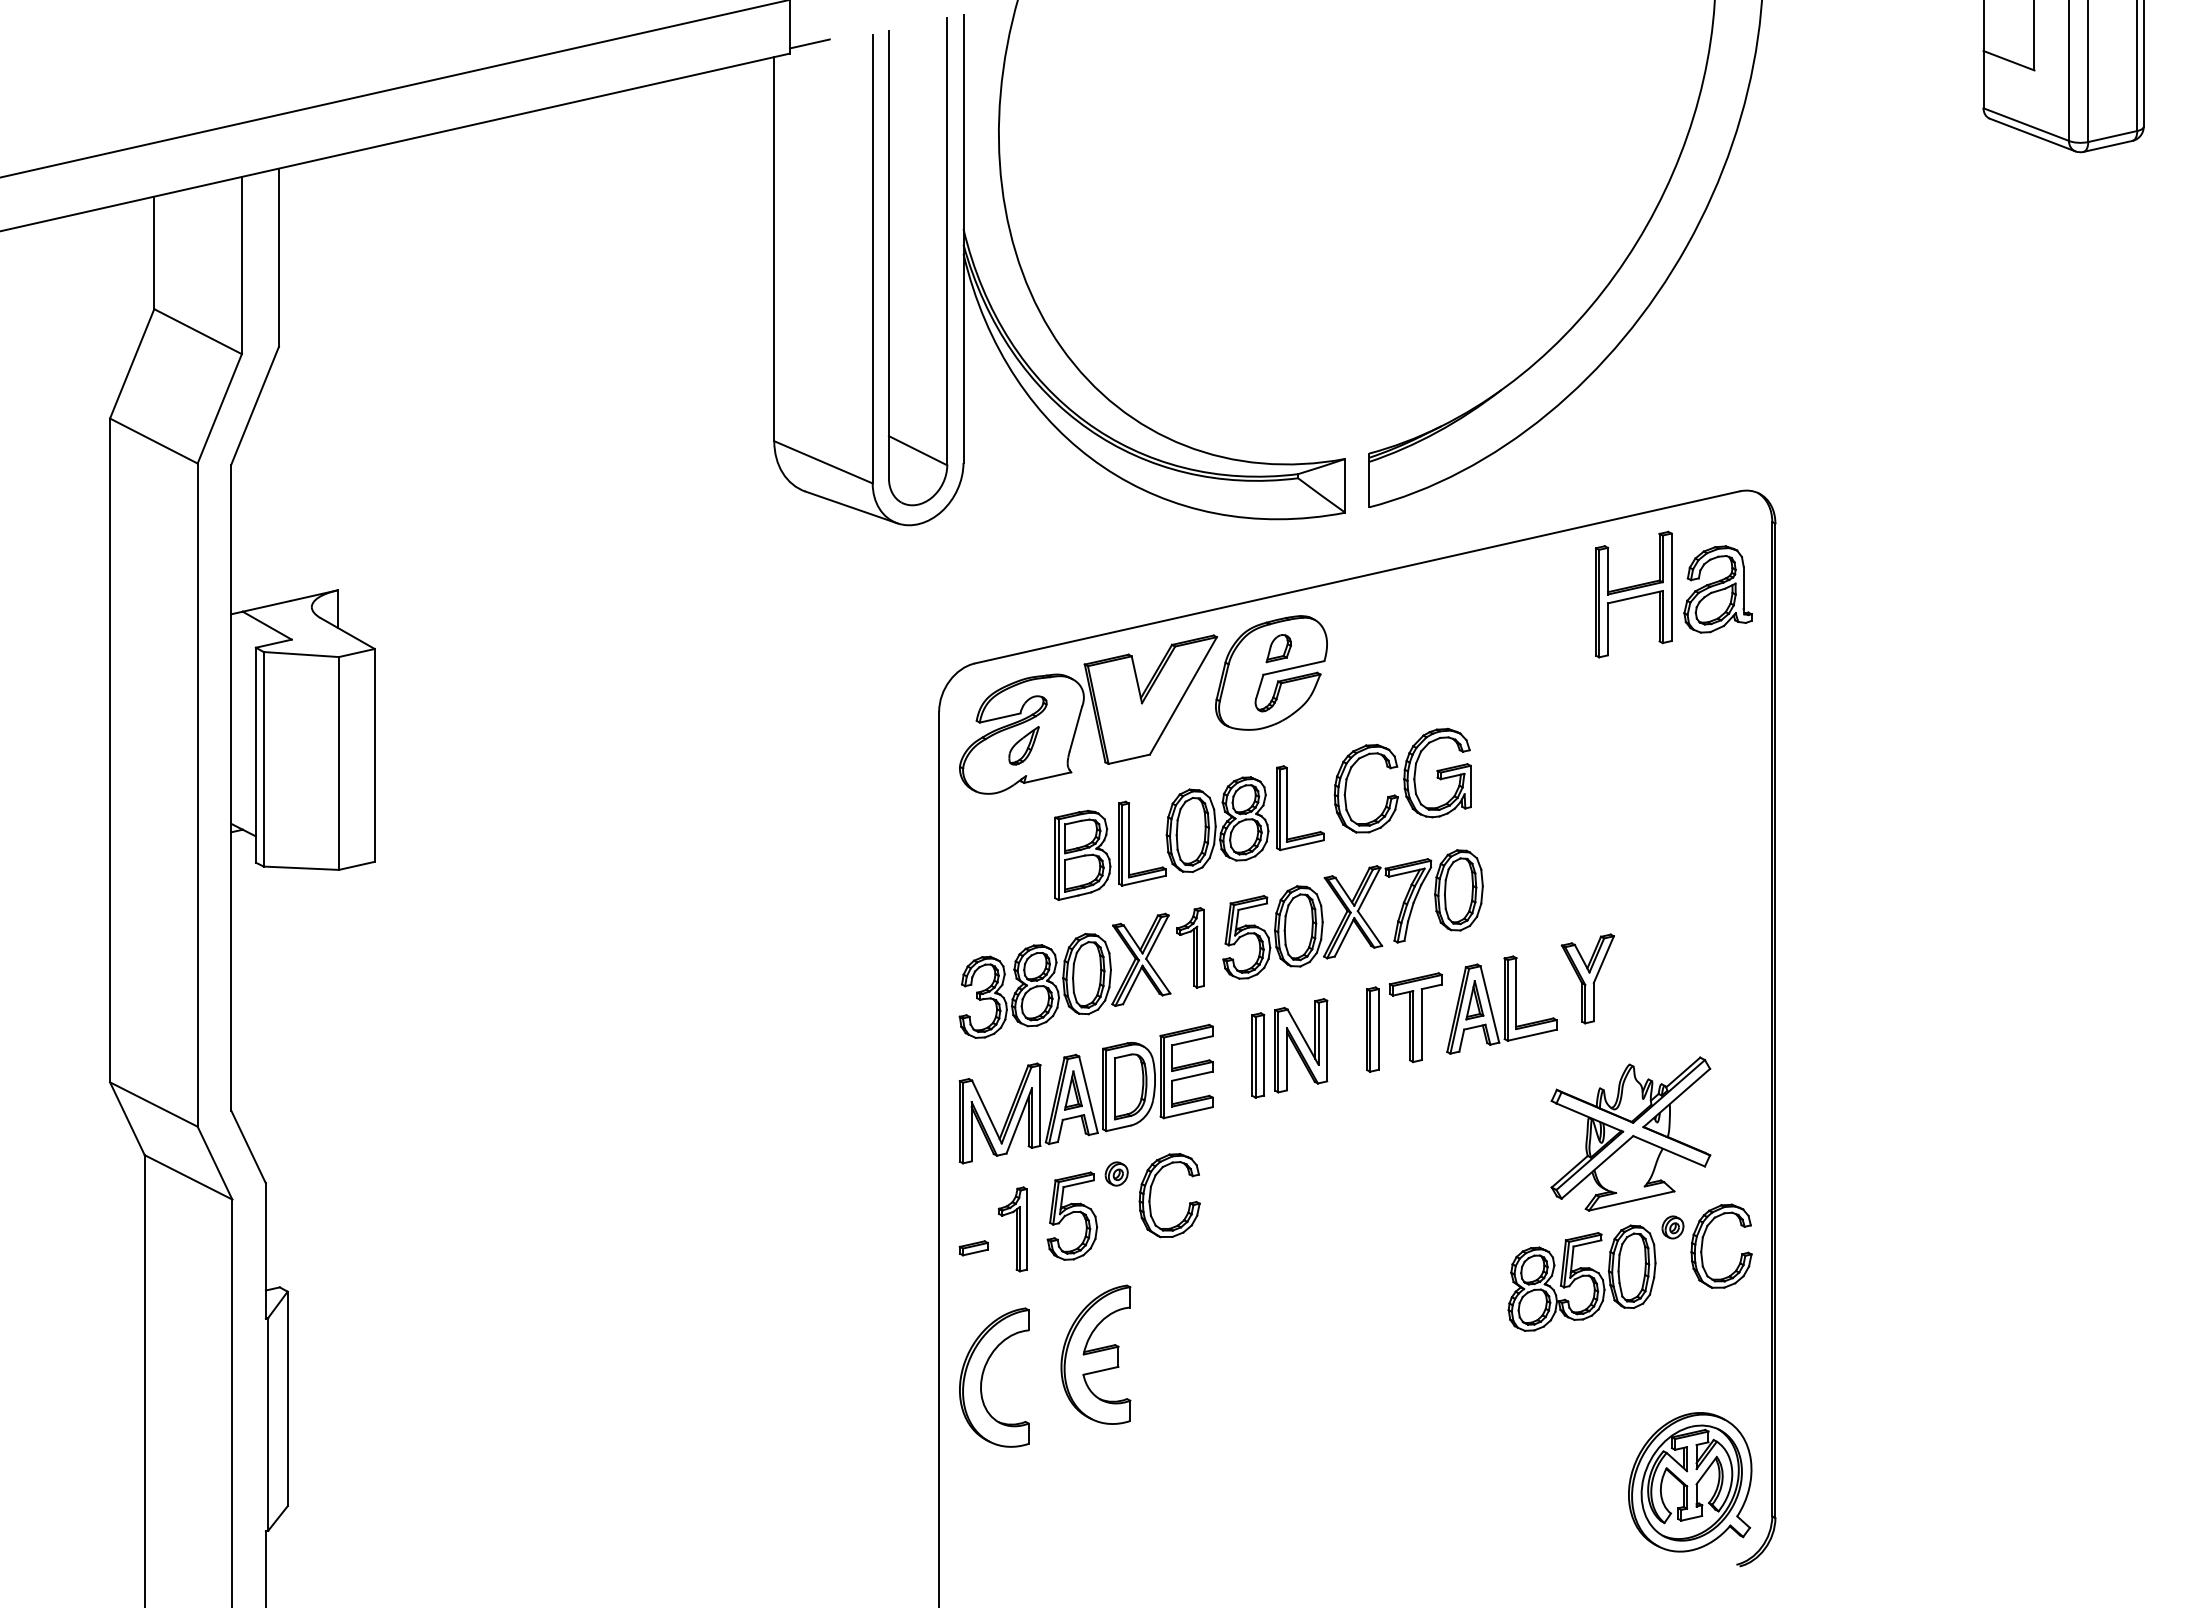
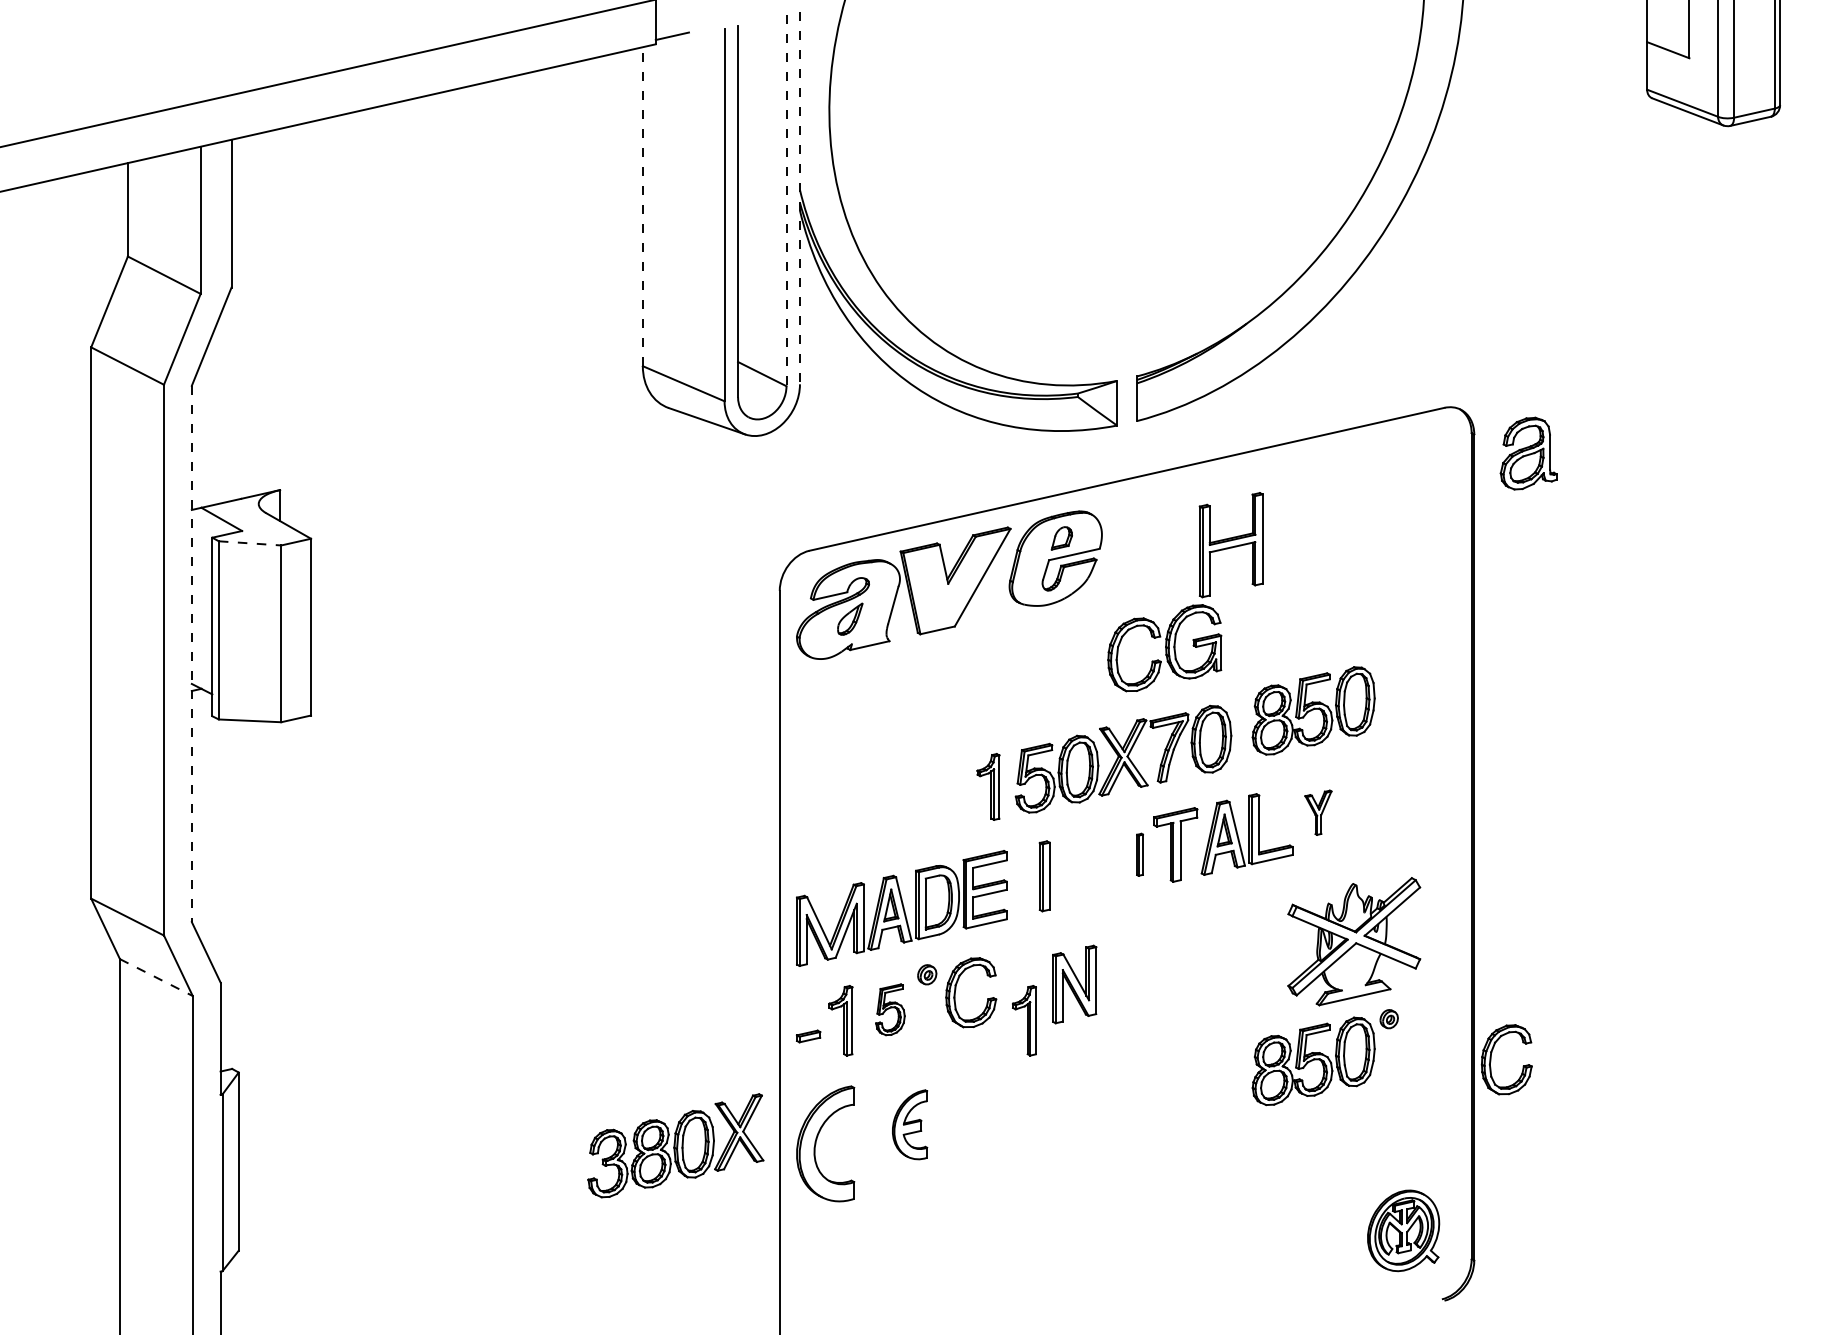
line: (963, 239) -> (799, 198), solid -> dashed
line: (947, 241) -> (786, 200), solid -> dashed
line: (774, 248) -> (643, 206), solid -> dashed
part: (1717, 589) -> (1528, 453), moved
part: (1633, 594) -> (1231, 545), moved
line: (301, 654) -> (250, 543), solid -> dashed
line: (231, 787) -> (192, 653), solid -> dashed
part: (1189, 832) -> (987, 691), removed
part: (1581, 855) -> (1313, 710), added
part: (1064, 975) -> (675, 1145), moved
part: (1587, 978) -> (1318, 812), size x0.6
part: (1372, 1029) -> (1139, 854), size x0.6
part: (1301, 1045) -> (1074, 984), moved
line: (188, 1177) -> (156, 977), solid -> dashed
part: (1072, 1215) -> (890, 1009), size x0.7
part: (1233, 1229) -> (1024, 1020), added
part: (1703, 1243) -> (1491, 1057), moved
part: (1095, 1354) -> (909, 1124), size x0.6
part: (1690, 1482) -> (1403, 1230), size x0.7

